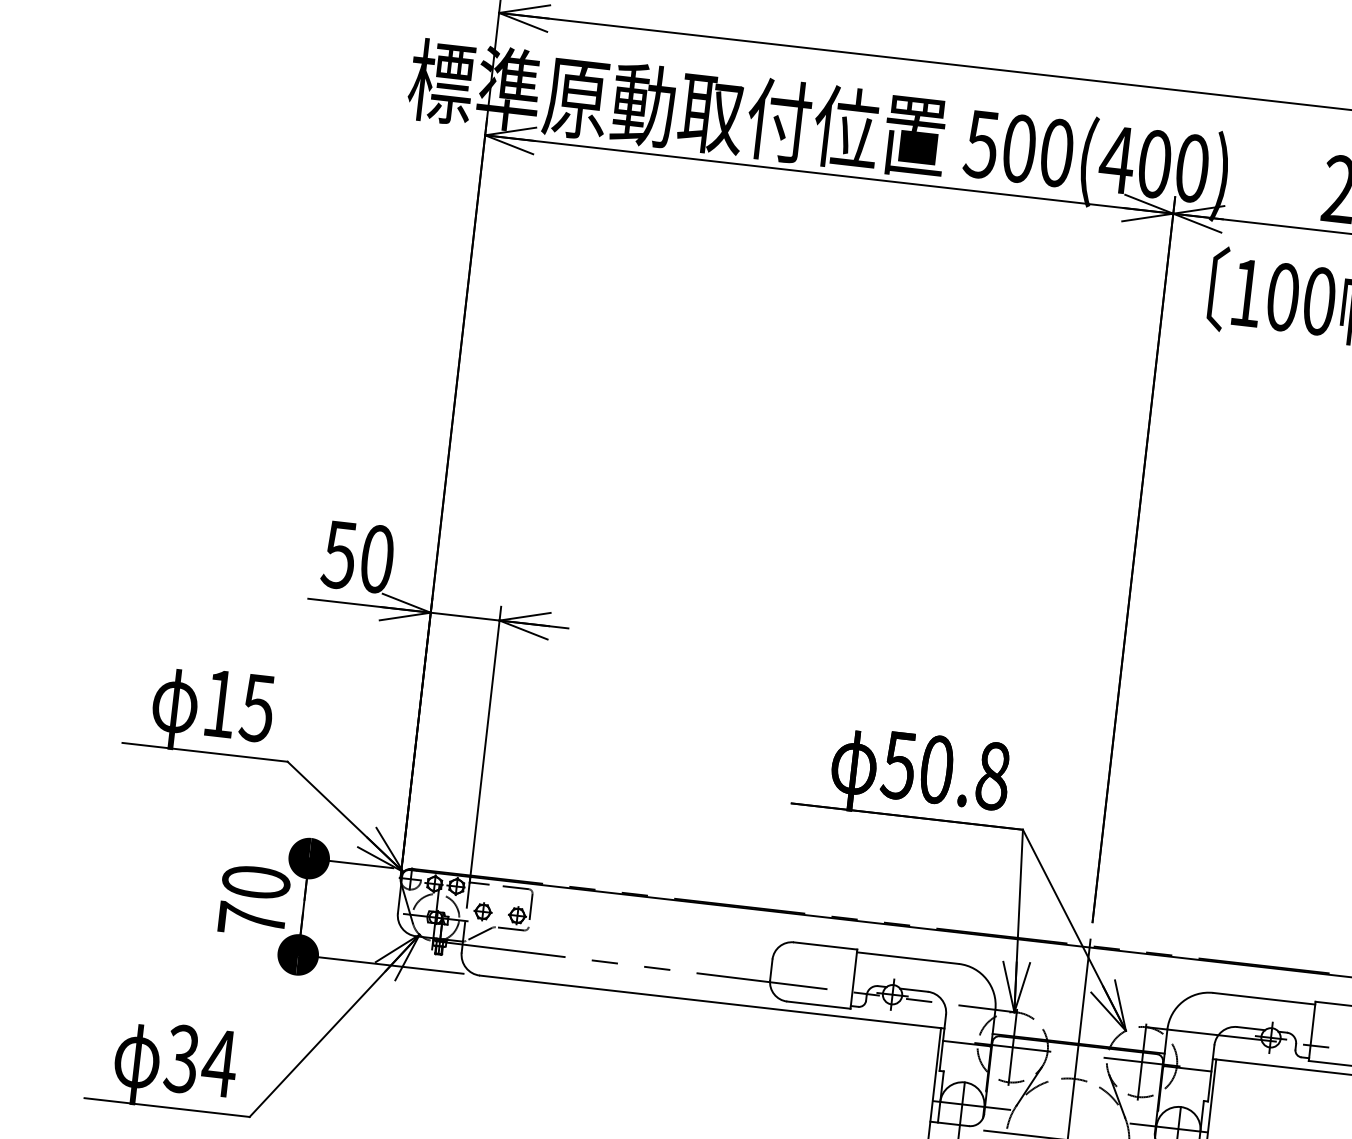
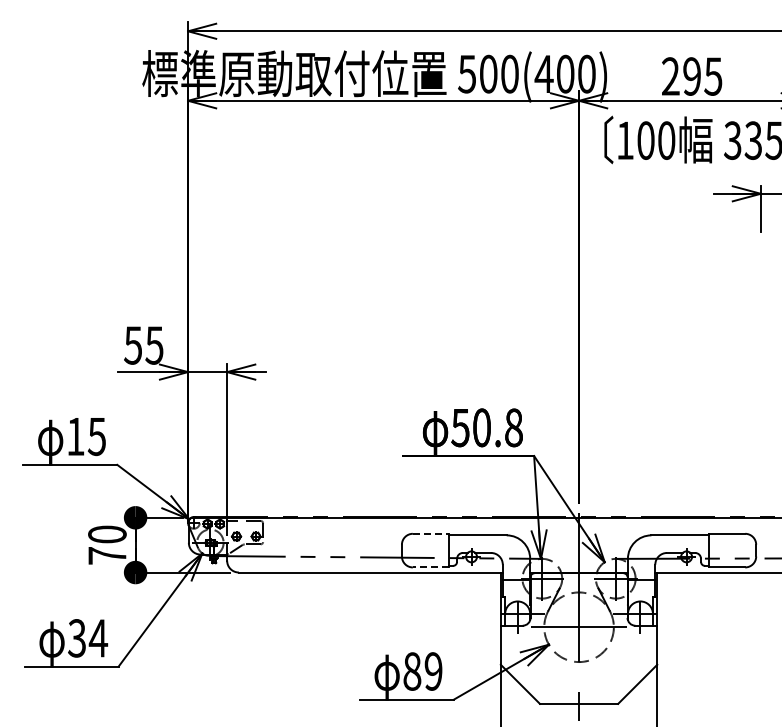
text: (377, 559) -> (154, 345), 50 -> 55
line: (825, 945) -> (430, 533), solid -> dashed
line: (818, 1005) -> (430, 567), solid -> dashed

